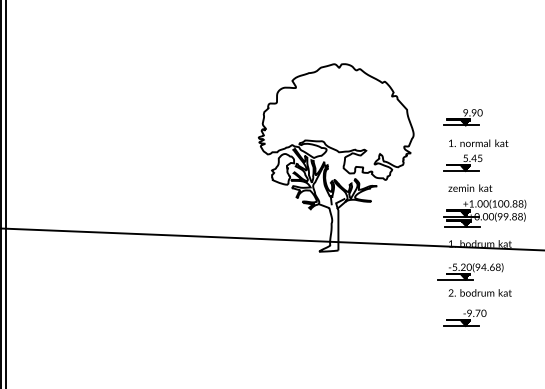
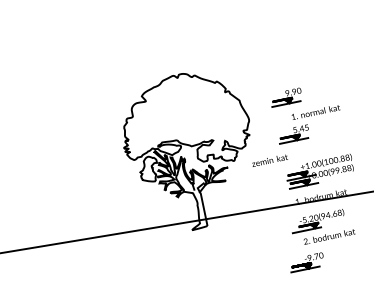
text: (478, 142) -> (315, 111), moved
text: (470, 187) -> (269, 159), moved
part: (464, 317) -> (306, 262), moved

